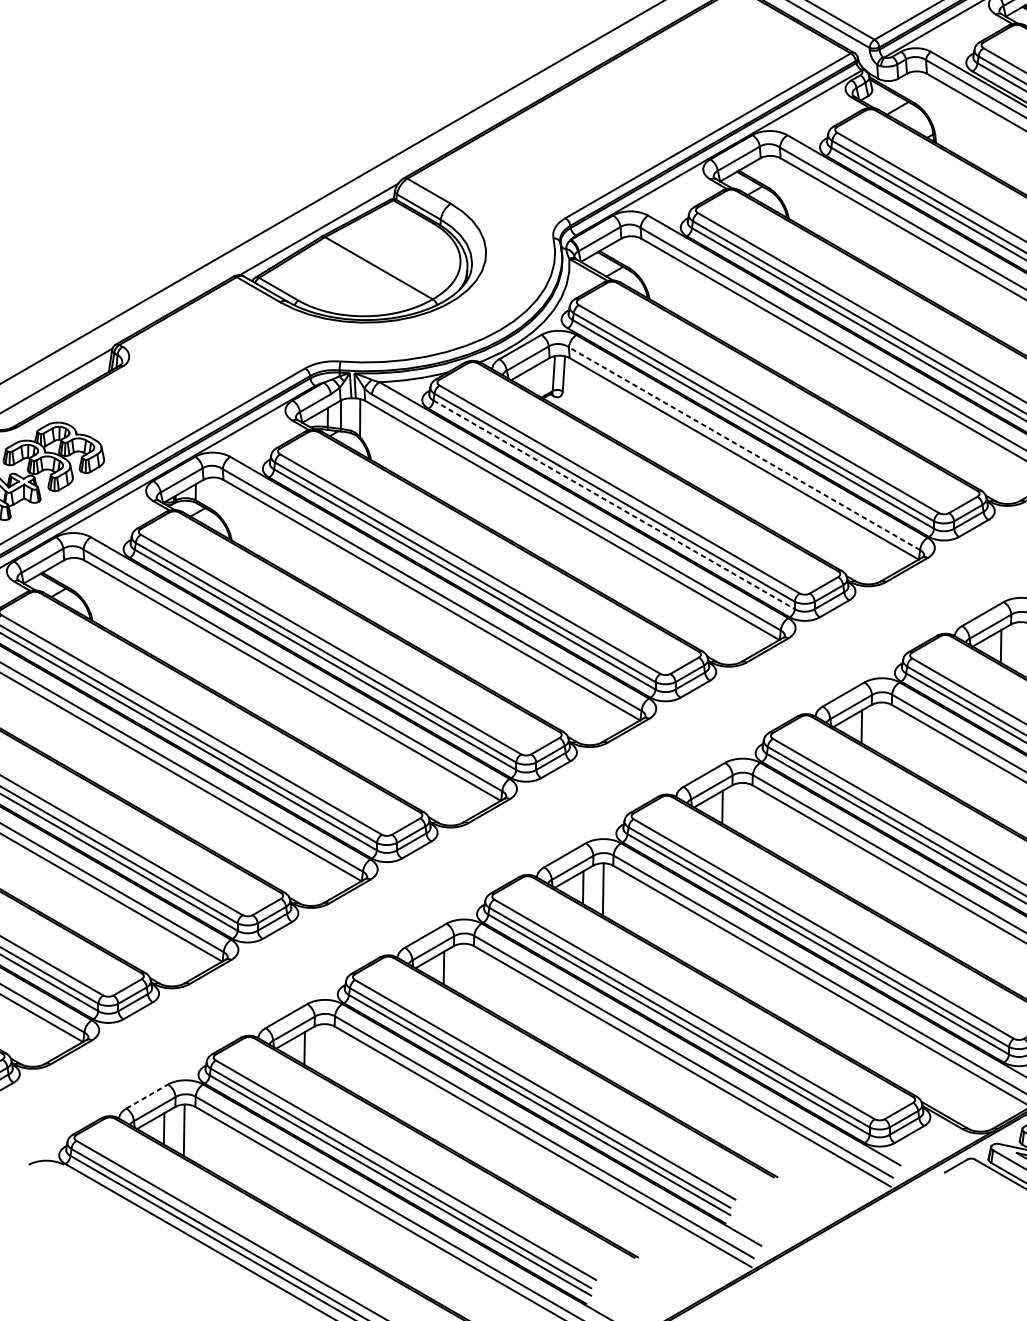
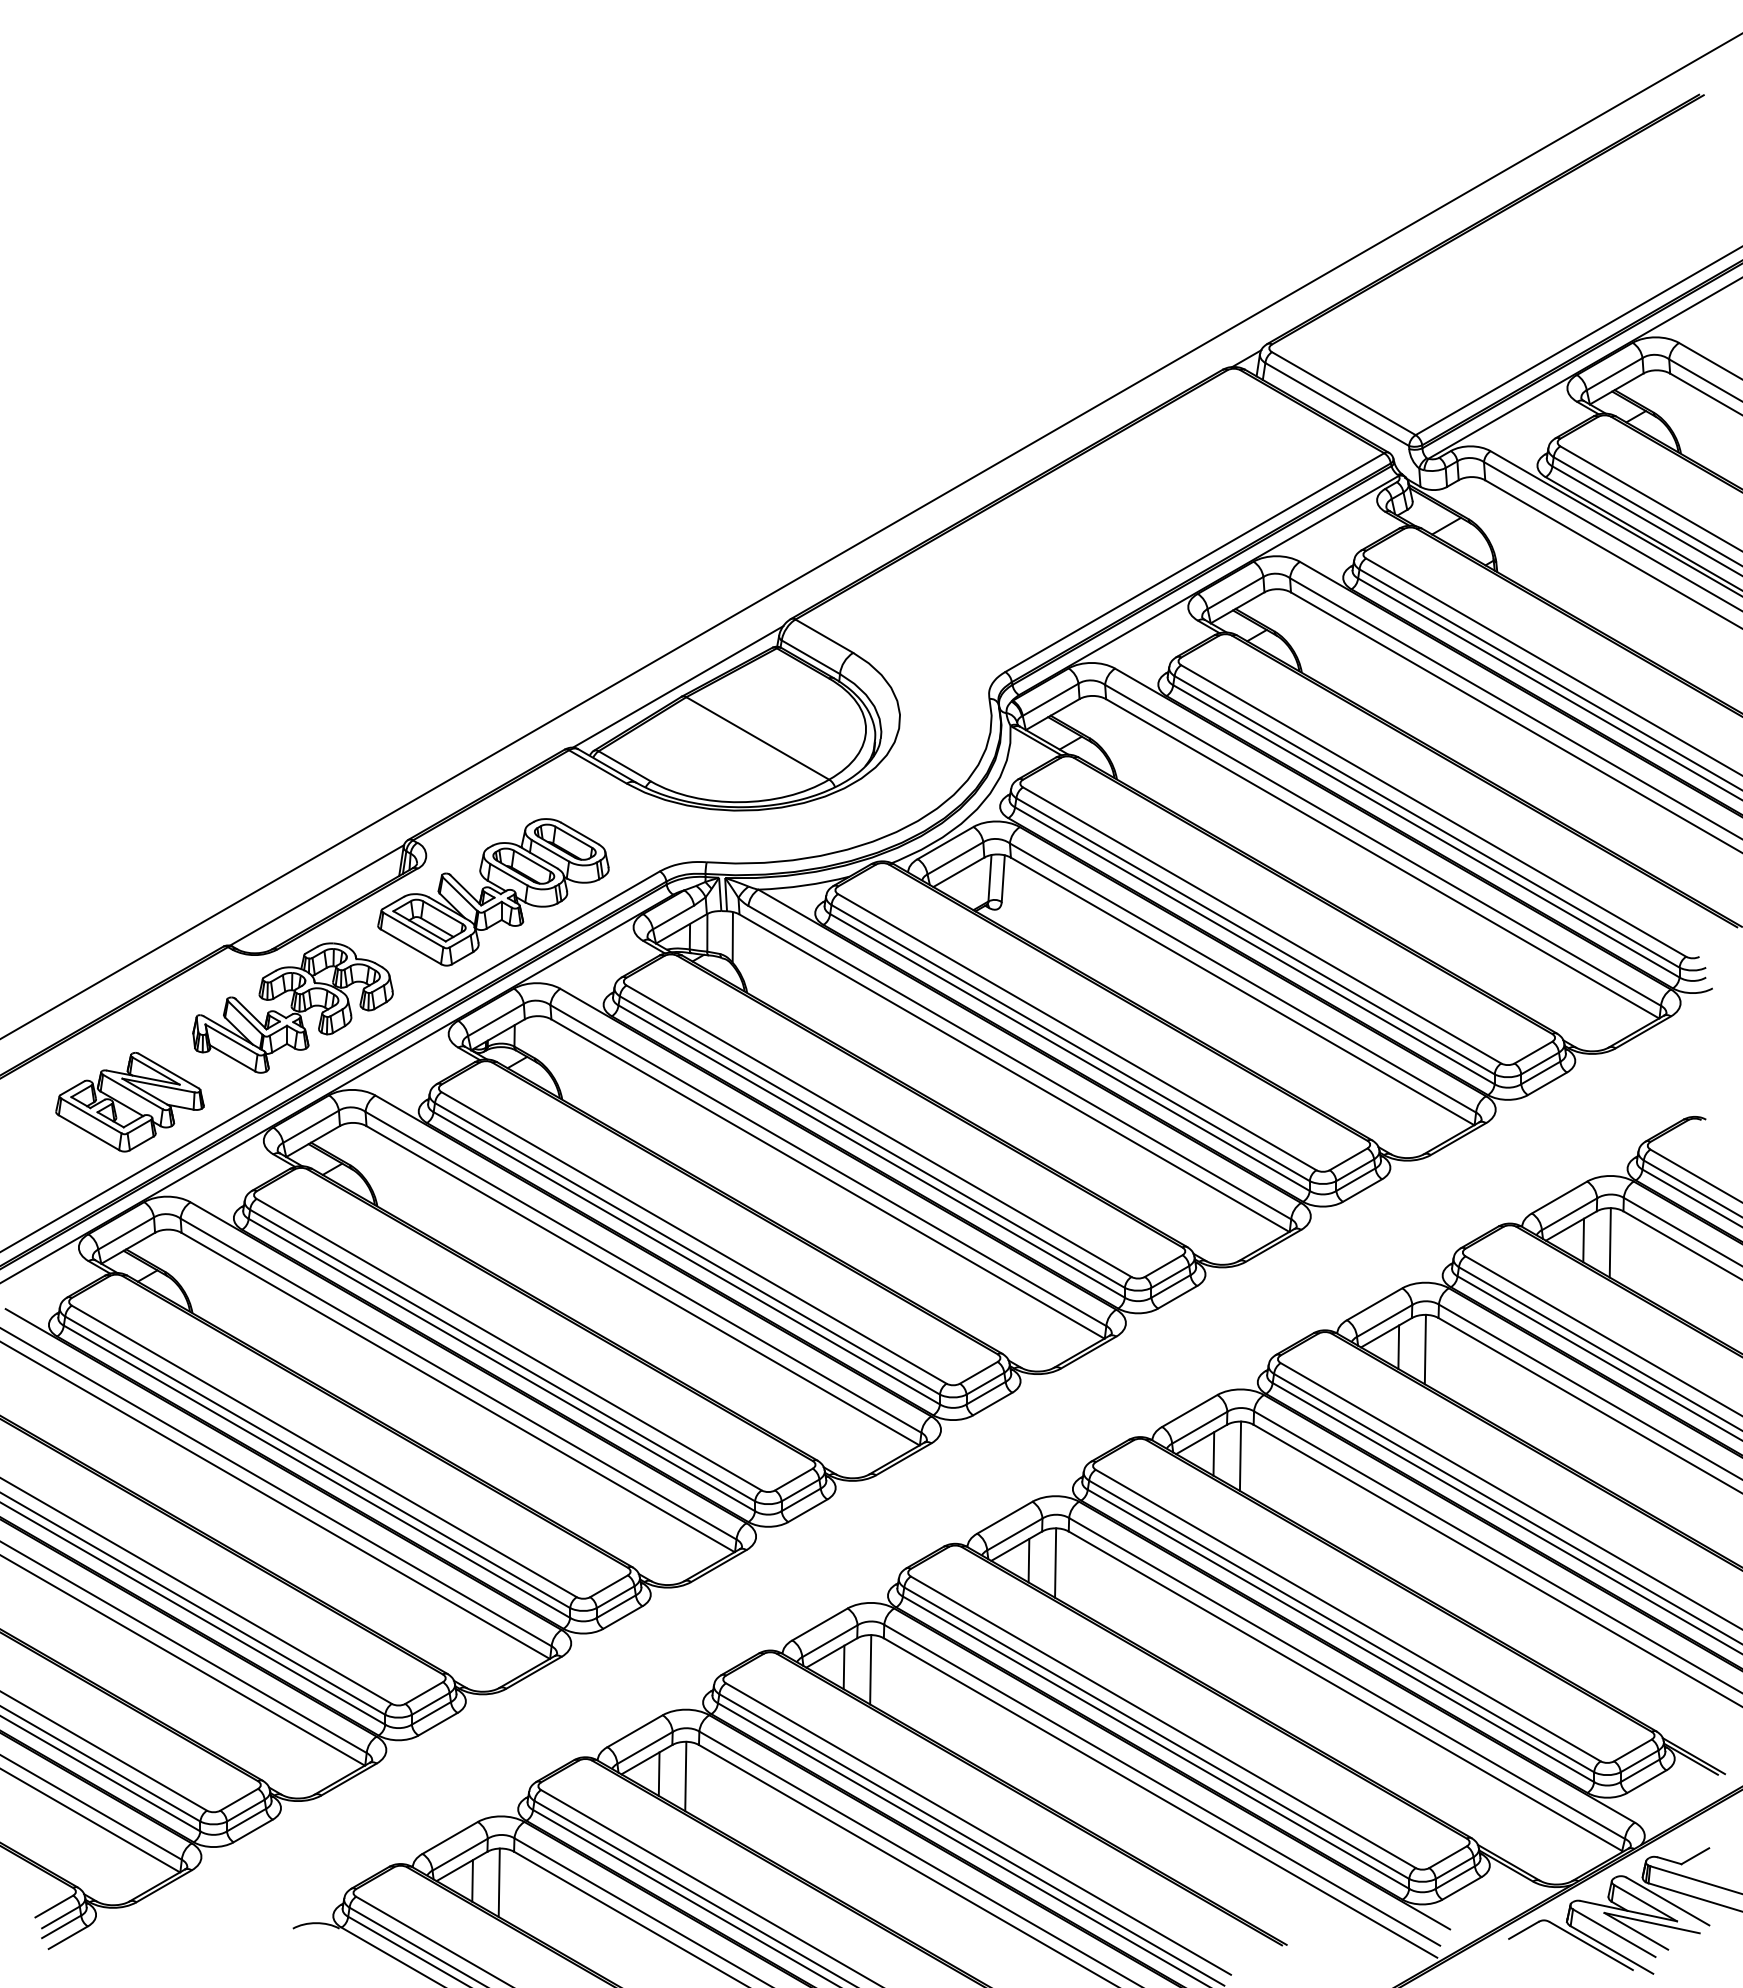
part: (179, 384) -> (493, 892), added
line: (744, 448) -> (1242, 977), dashed -> solid
line: (613, 504) -> (1069, 1052), dashed -> solid
line: (1020, 647) -> (1609, 1242), added
line: (881, 728) -> (1424, 1349), added
line: (742, 808) -> (1240, 1455), added
line: (463, 969) -> (870, 1669), added
line: (324, 1050) -> (685, 1776), added
line: (147, 1096) -> (450, 1837), dashed -> solid

